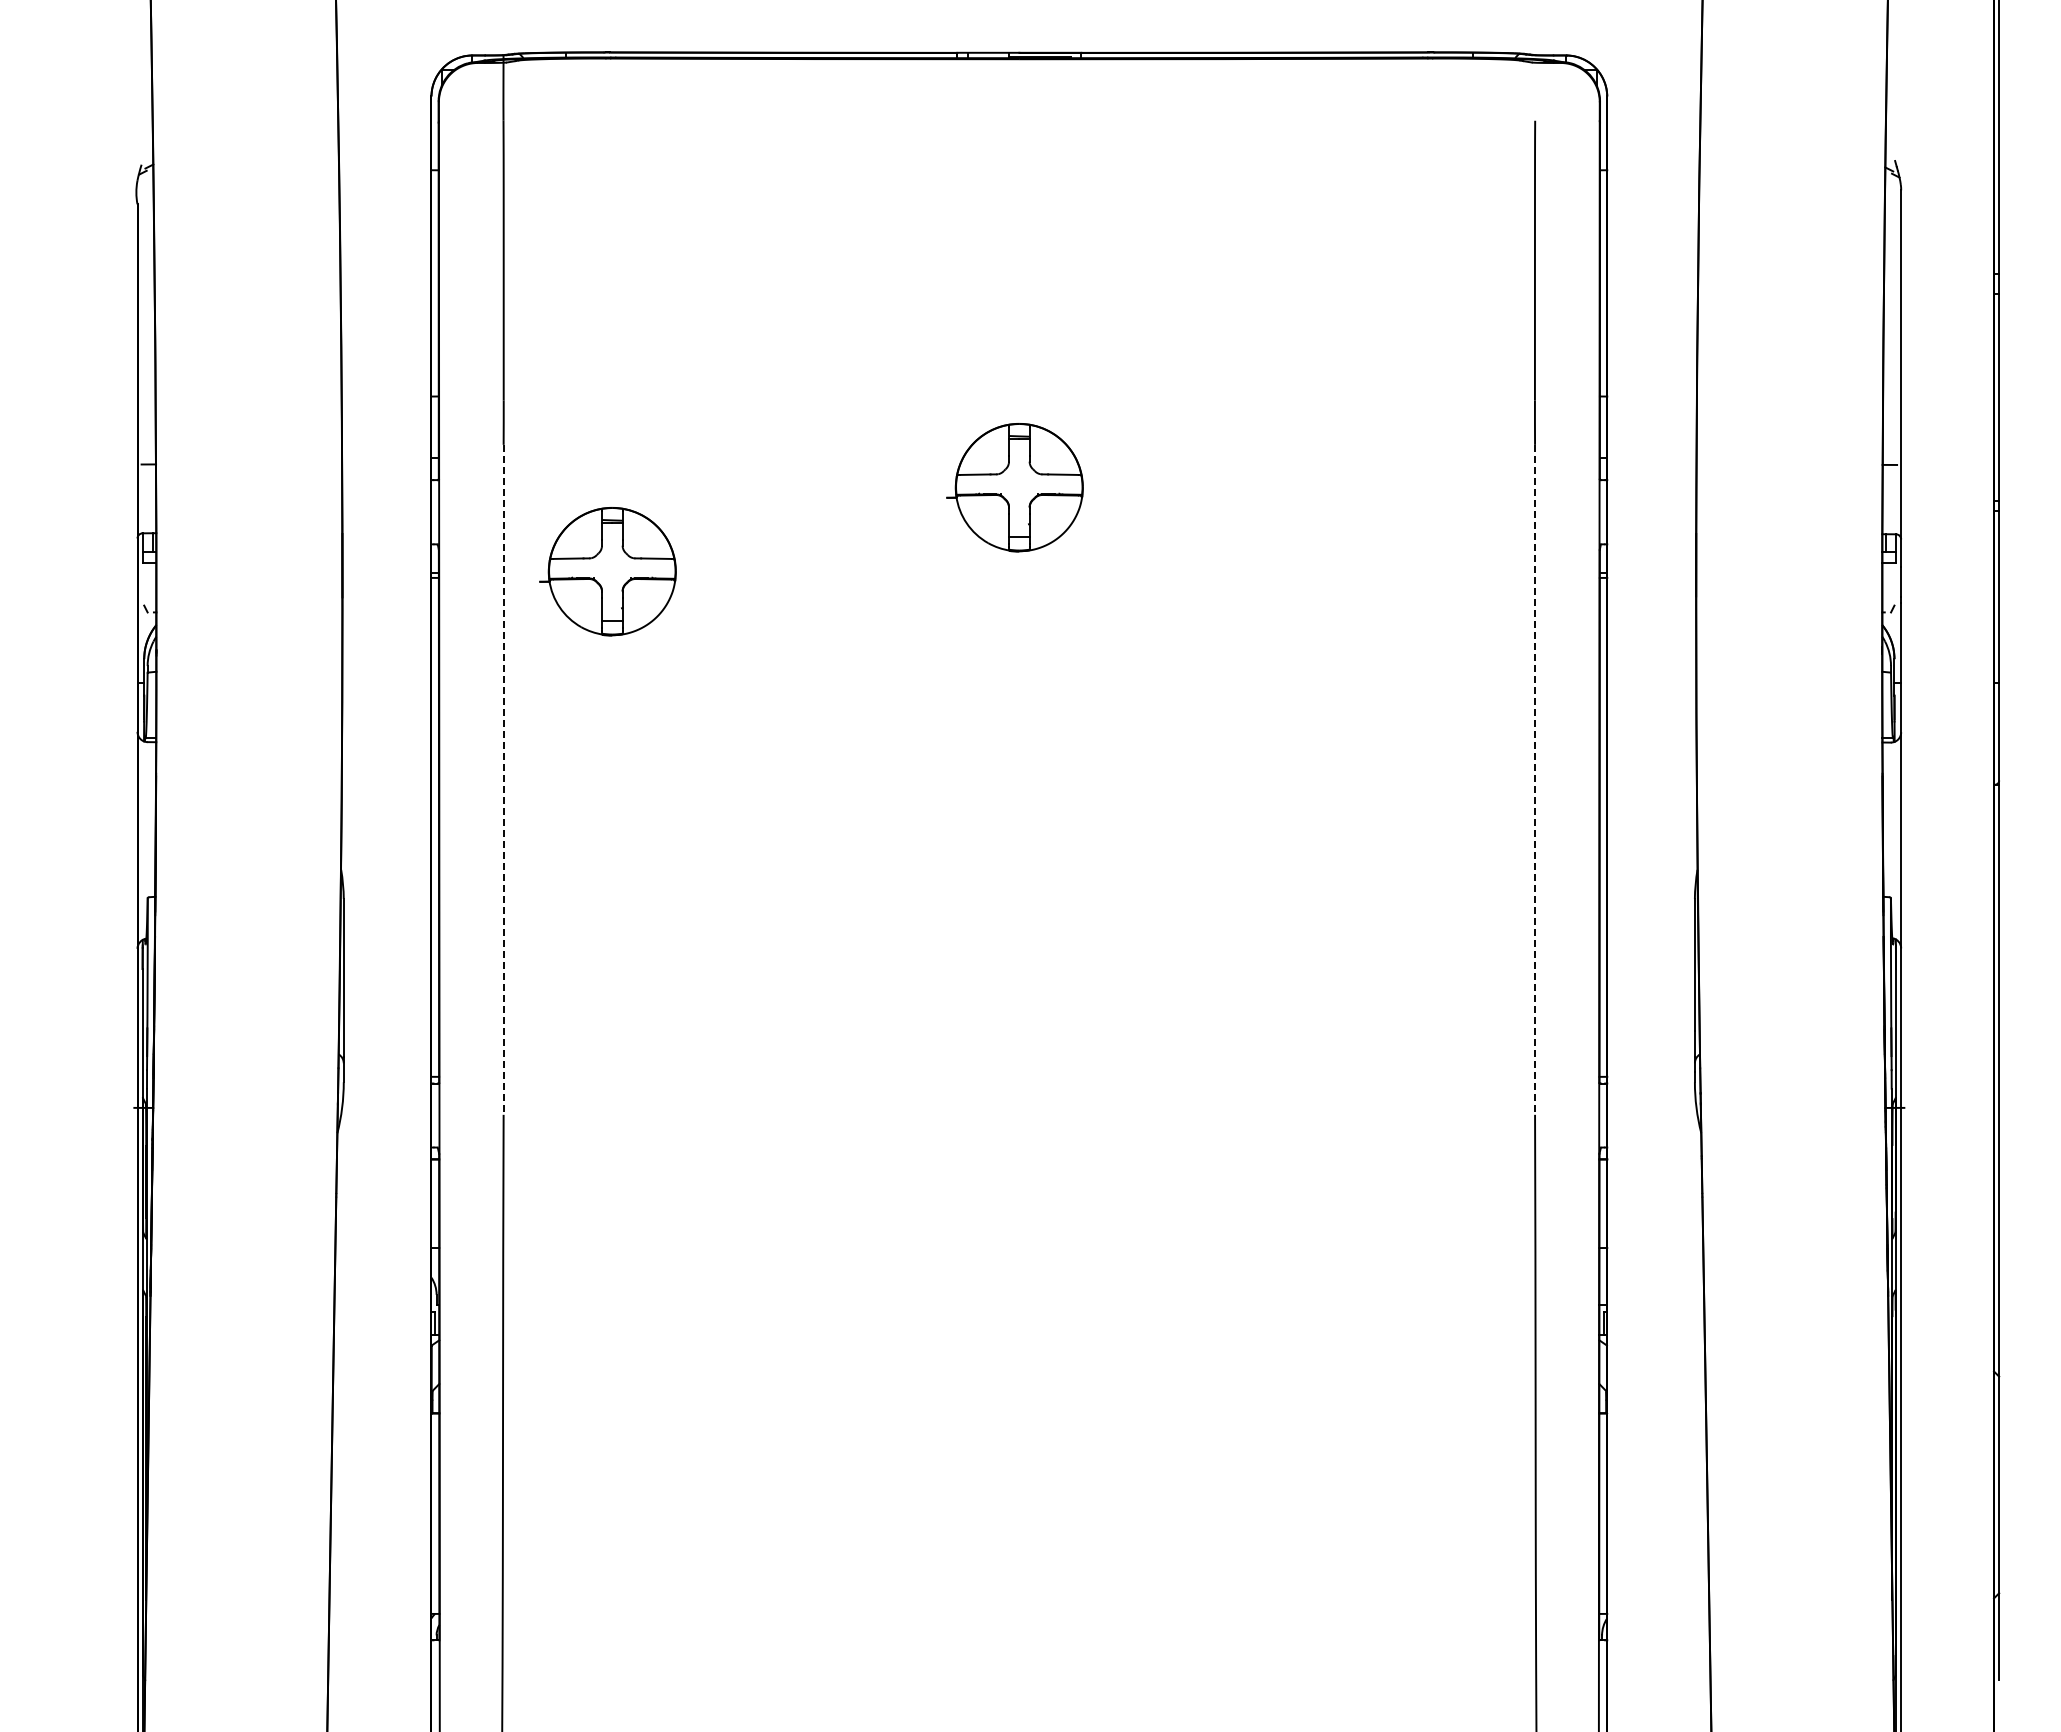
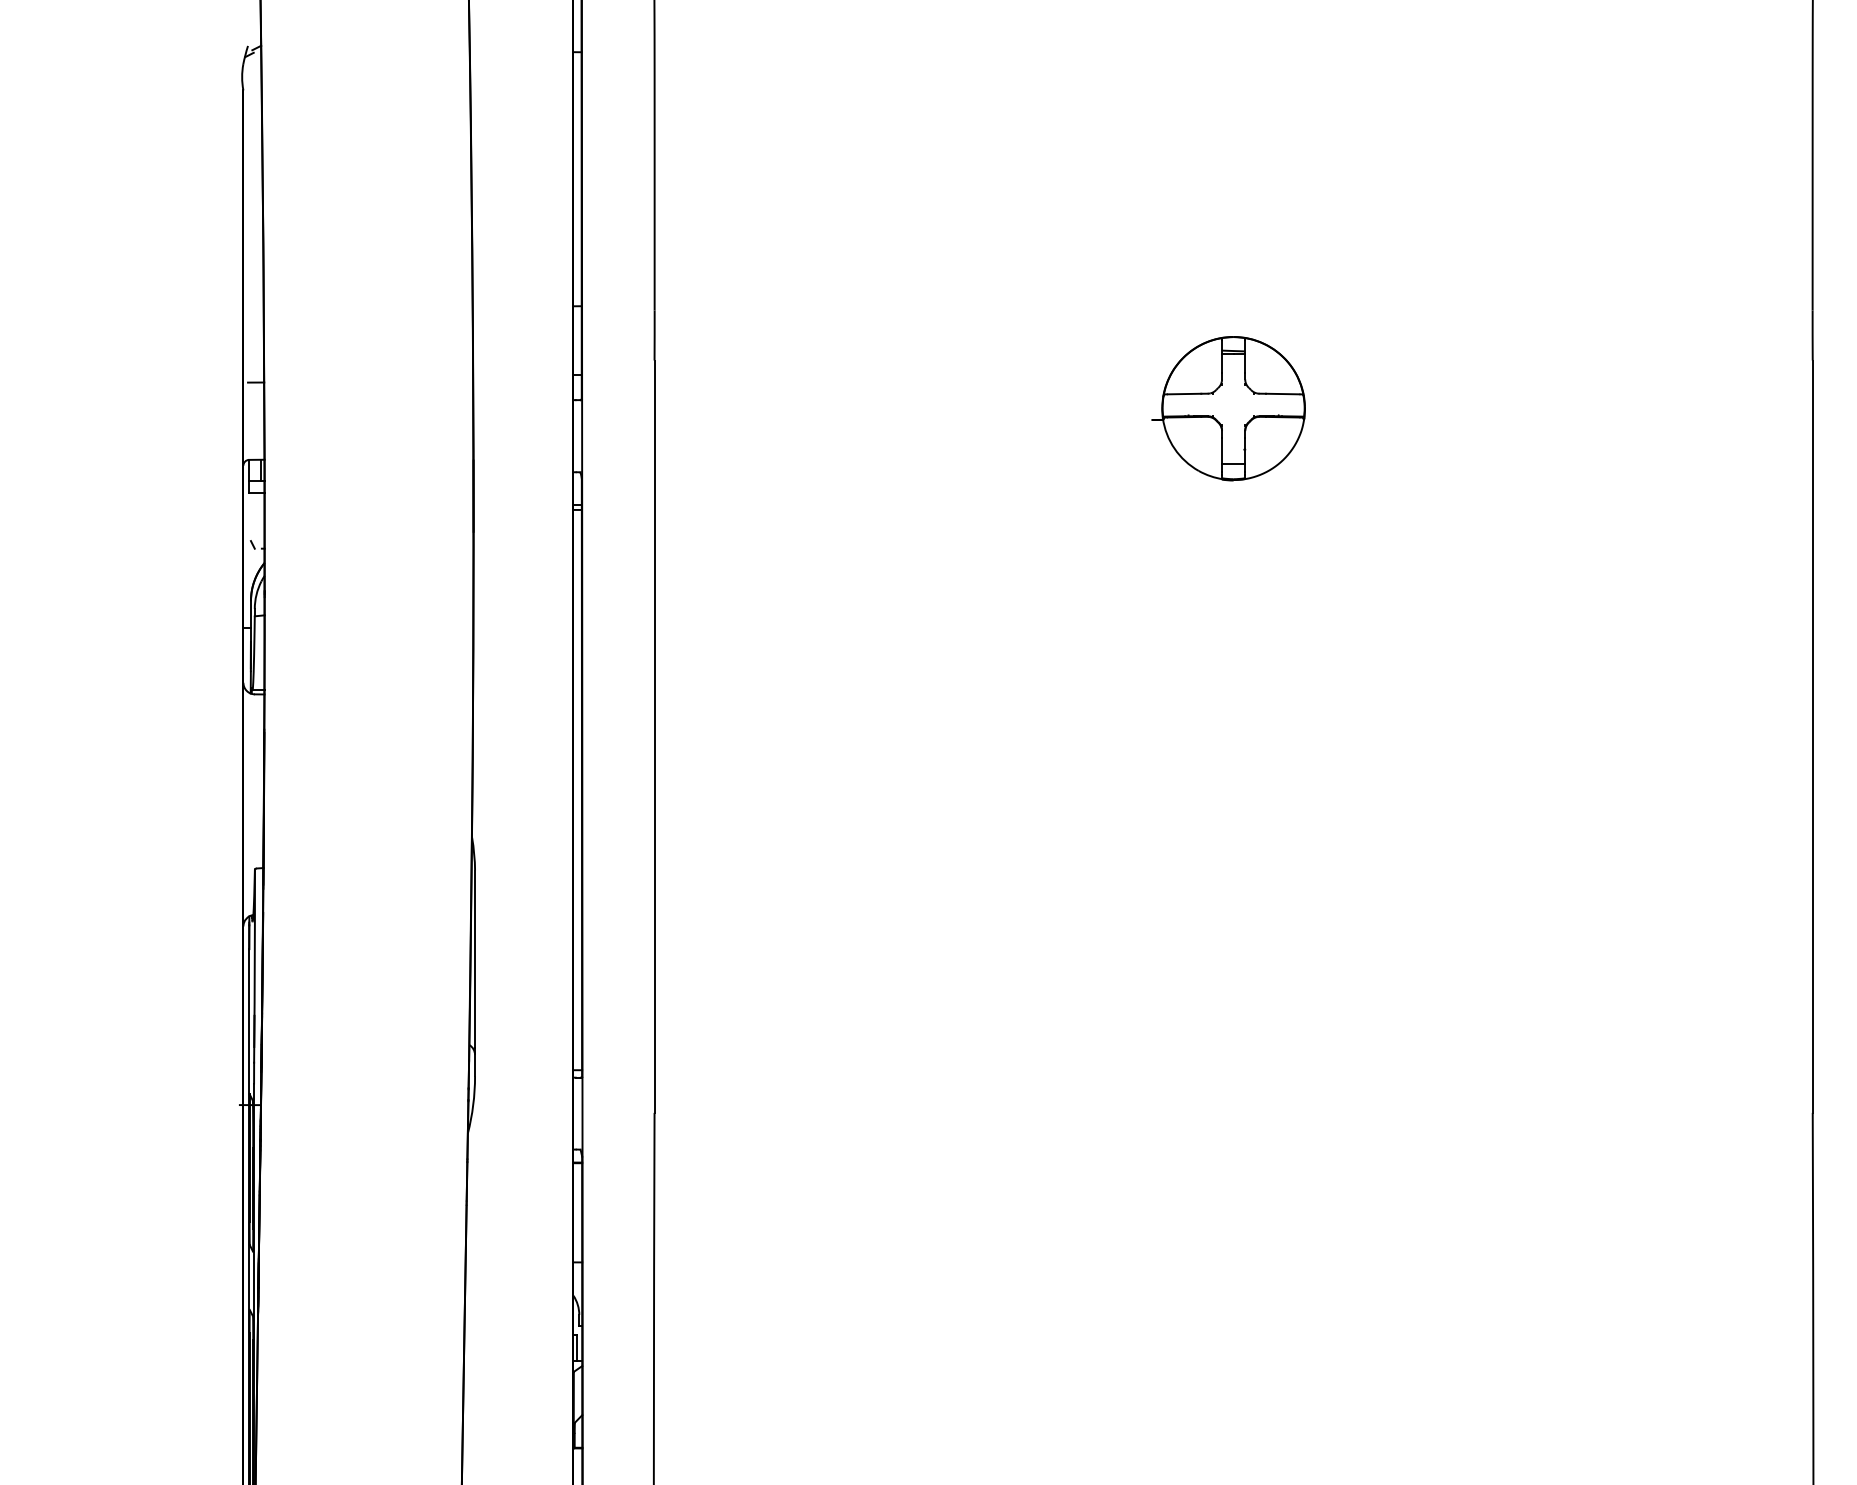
part: (607, 571) -> (771, 502), removed
line: (503, 779) -> (654, 736), dashed -> solid
line: (1535, 779) -> (1813, 736), dashed -> solid

